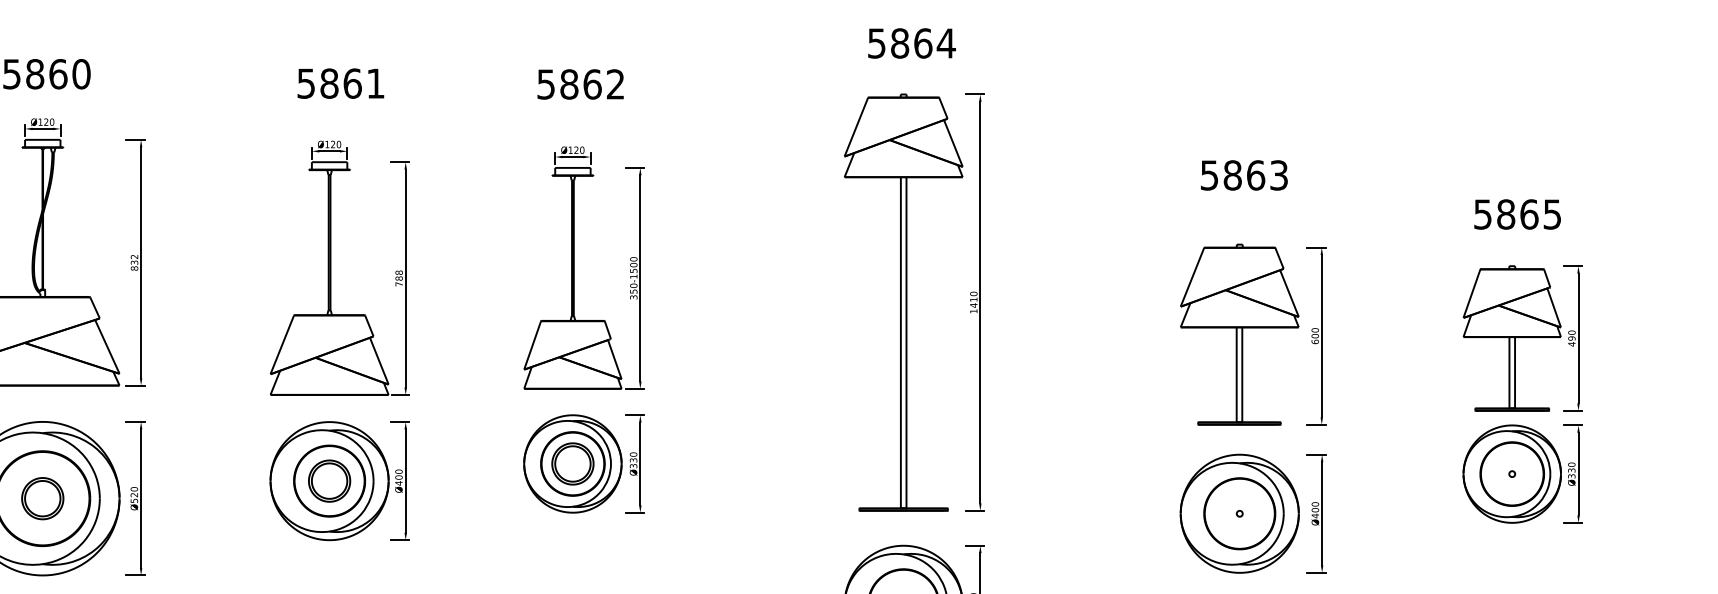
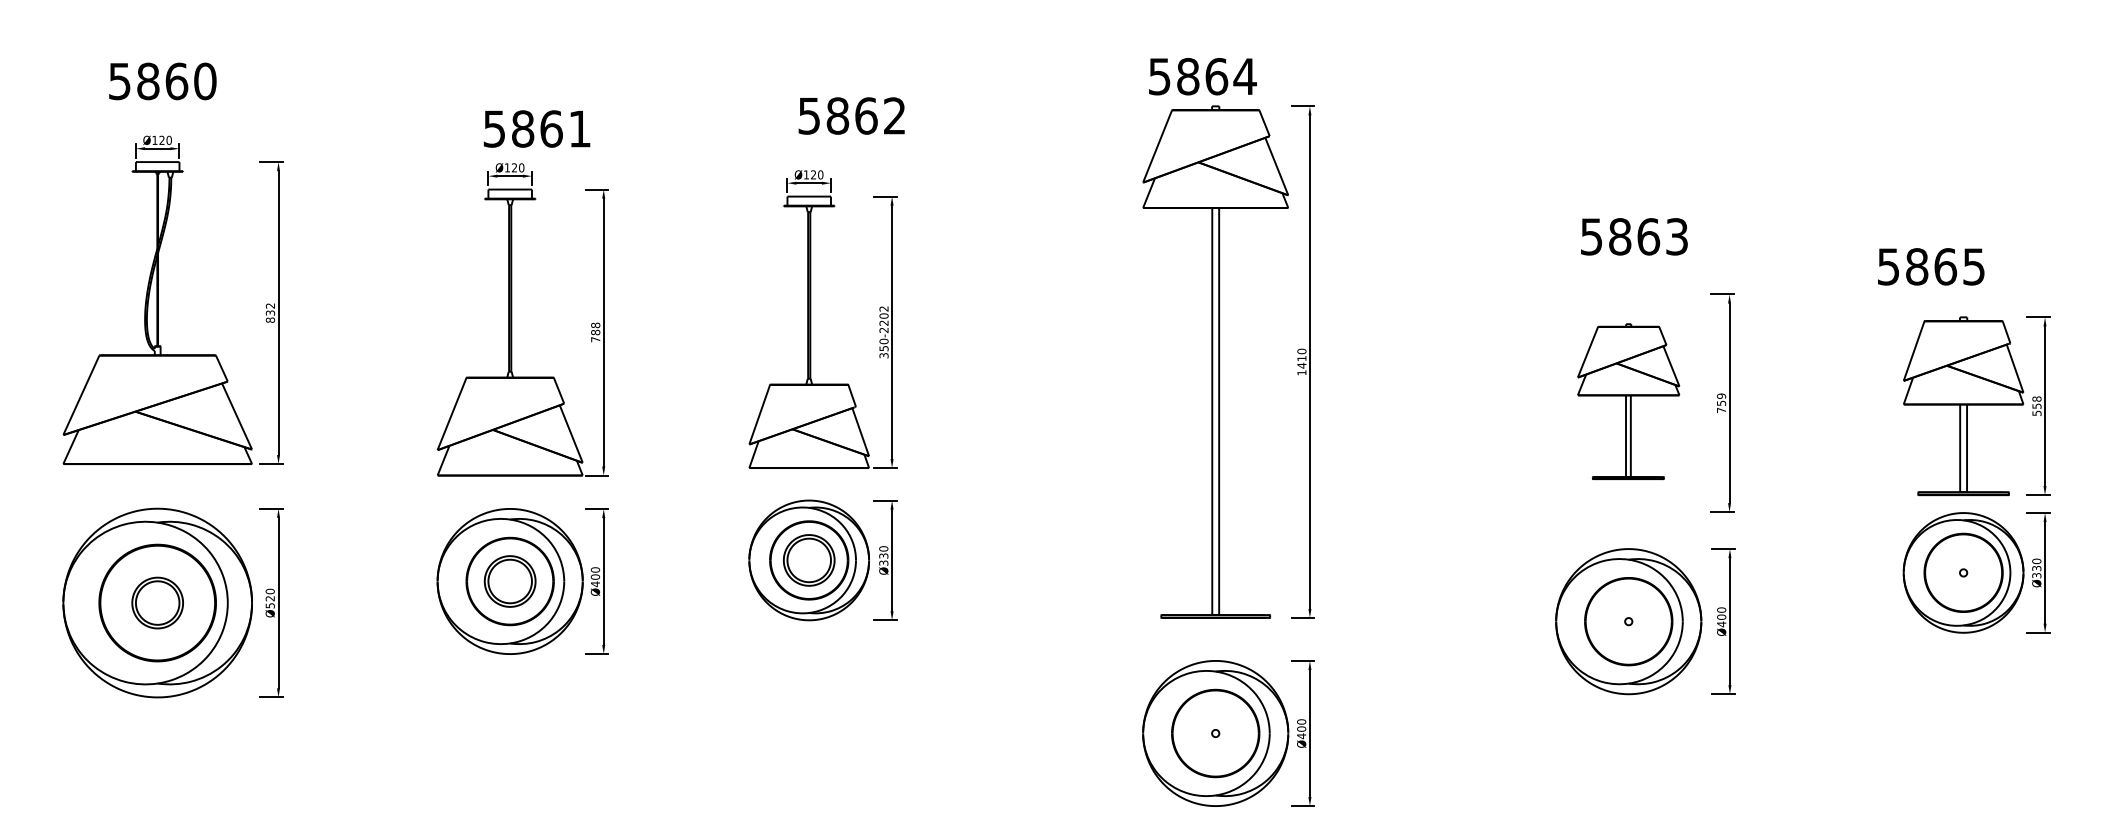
text: (911, 43) -> (1202, 76), moved
text: (340, 83) -> (536, 128), moved
text: (580, 84) -> (851, 115), moved
text: (1244, 175) -> (1634, 236), moved
text: (1517, 214) -> (1931, 266), moved
text: (633, 267) -> (883, 319), 350-1500 -> 350-2202
part: (1239, 334) -> (1628, 401), size x0.7
text: (1315, 336) -> (1721, 403), 600 -> 759
text: (1571, 338) -> (2036, 406), 490 -> 558

